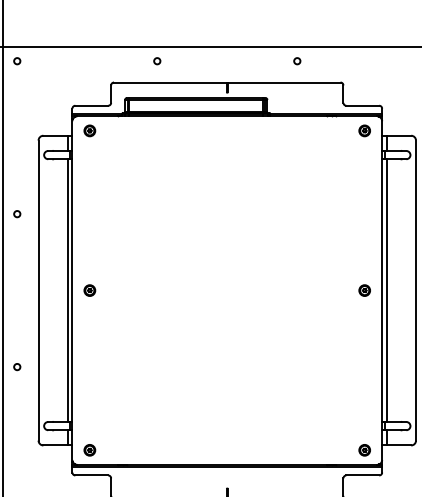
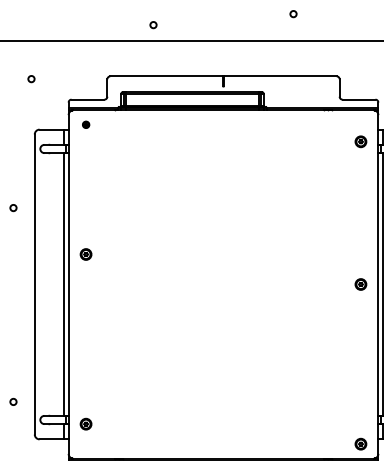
circle: (17, 61) -> (31, 79), moved
circle: (157, 61) -> (153, 25), moved
circle: (297, 61) -> (293, 14), moved
part: (89, 130) -> (85, 124), size x0.6
part: (364, 130) -> (360, 141), moved
part: (89, 290) -> (85, 254), moved
circle: (17, 367) -> (13, 402), moved
part: (89, 450) -> (85, 424), moved

